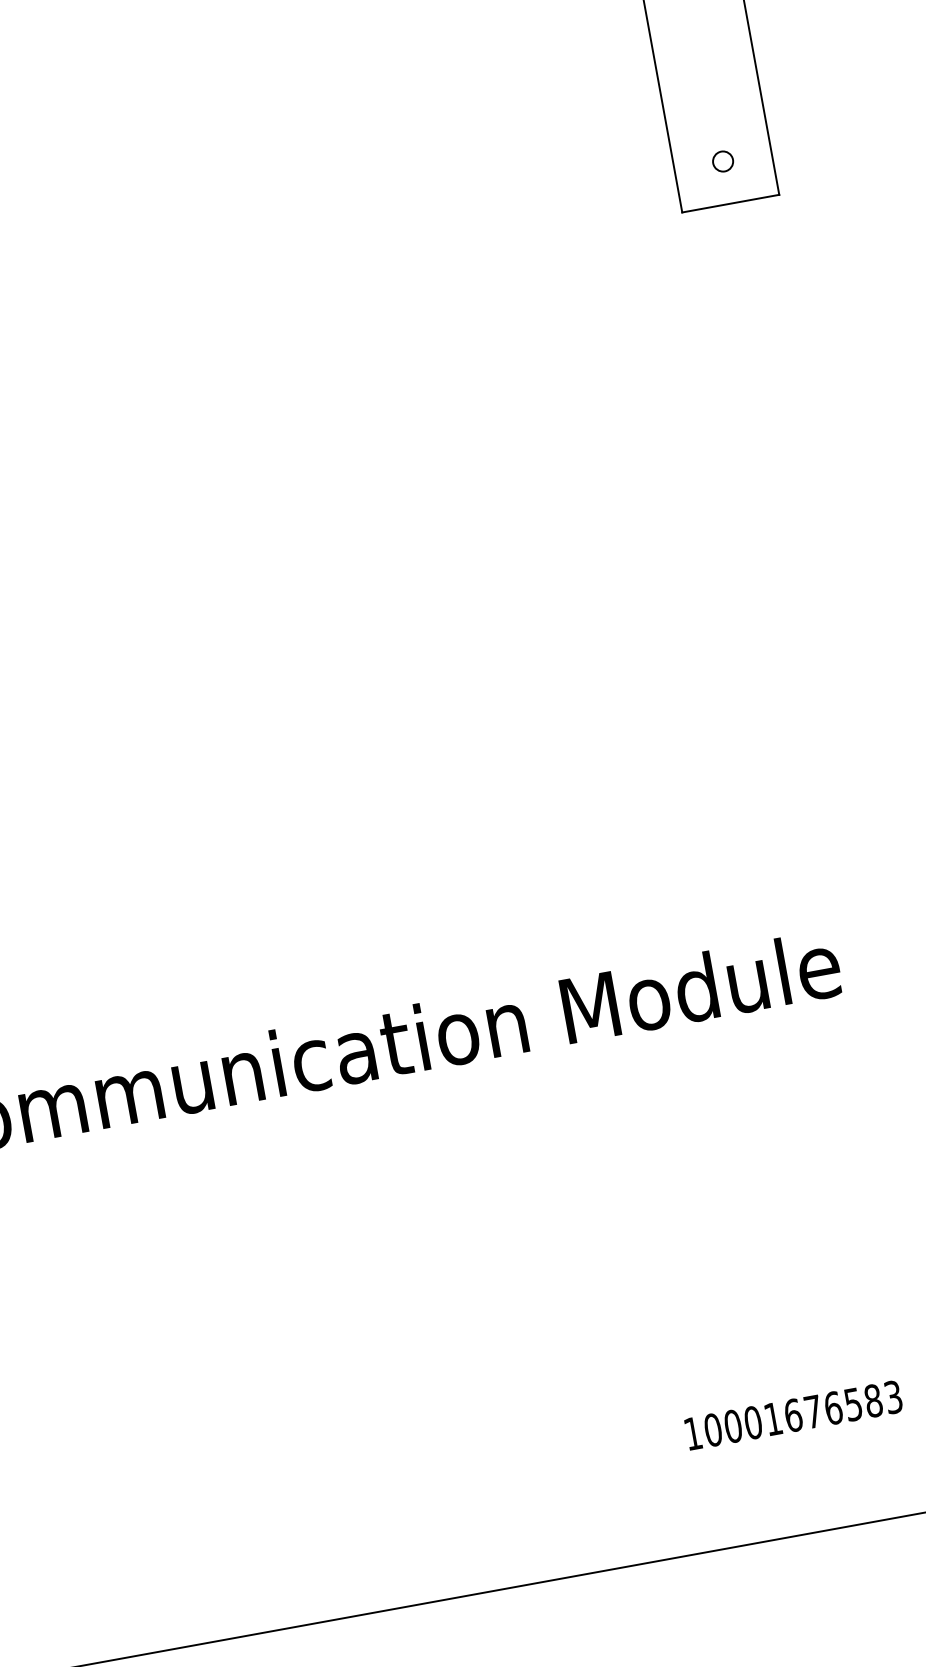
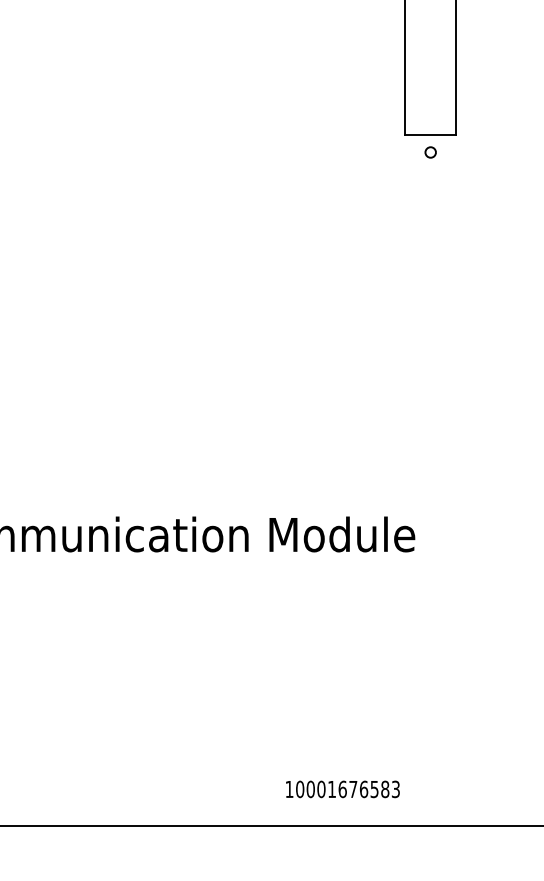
circle: (722, 161) -> (430, 152), moved
text: (792, 1415) -> (342, 789), moved

